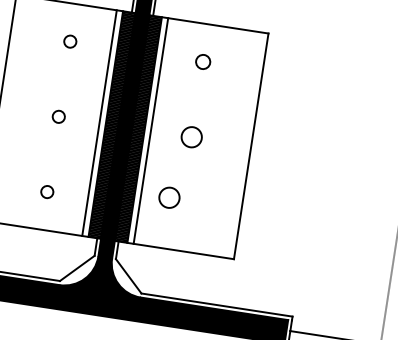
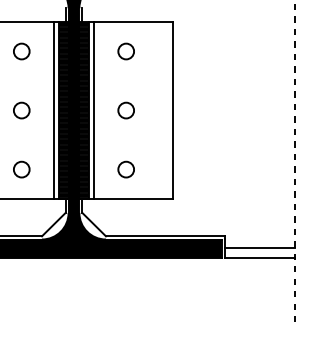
circle: (69, 41) -> (21, 51), size x1.67
circle: (202, 61) -> (125, 51), size x1.43
circle: (58, 116) -> (21, 110), size x1.67
circle: (46, 191) -> (21, 169), size x1.67
circle: (168, 197) -> (125, 169), moved

